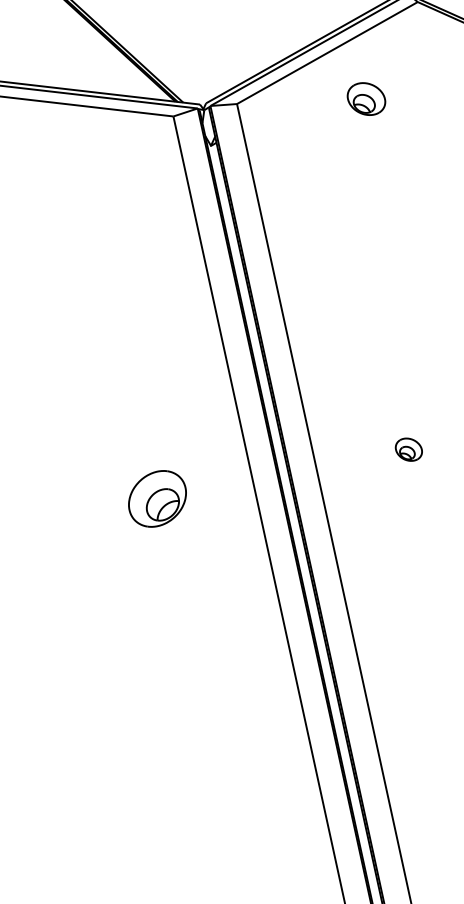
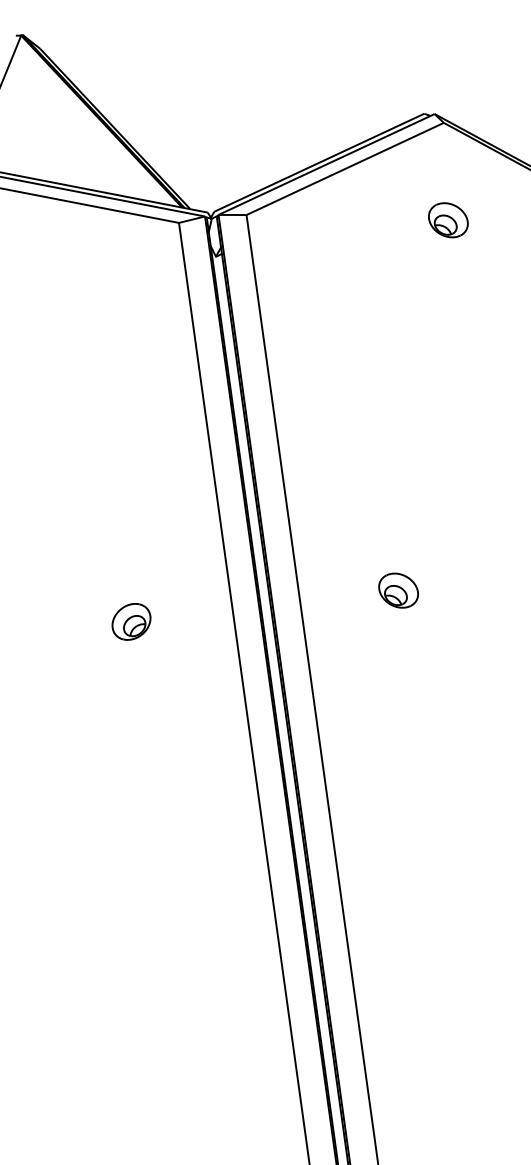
part: (366, 99) -> (448, 220), moved
part: (408, 449) -> (398, 590), size x1.43
part: (157, 498) -> (131, 621), size x0.62

